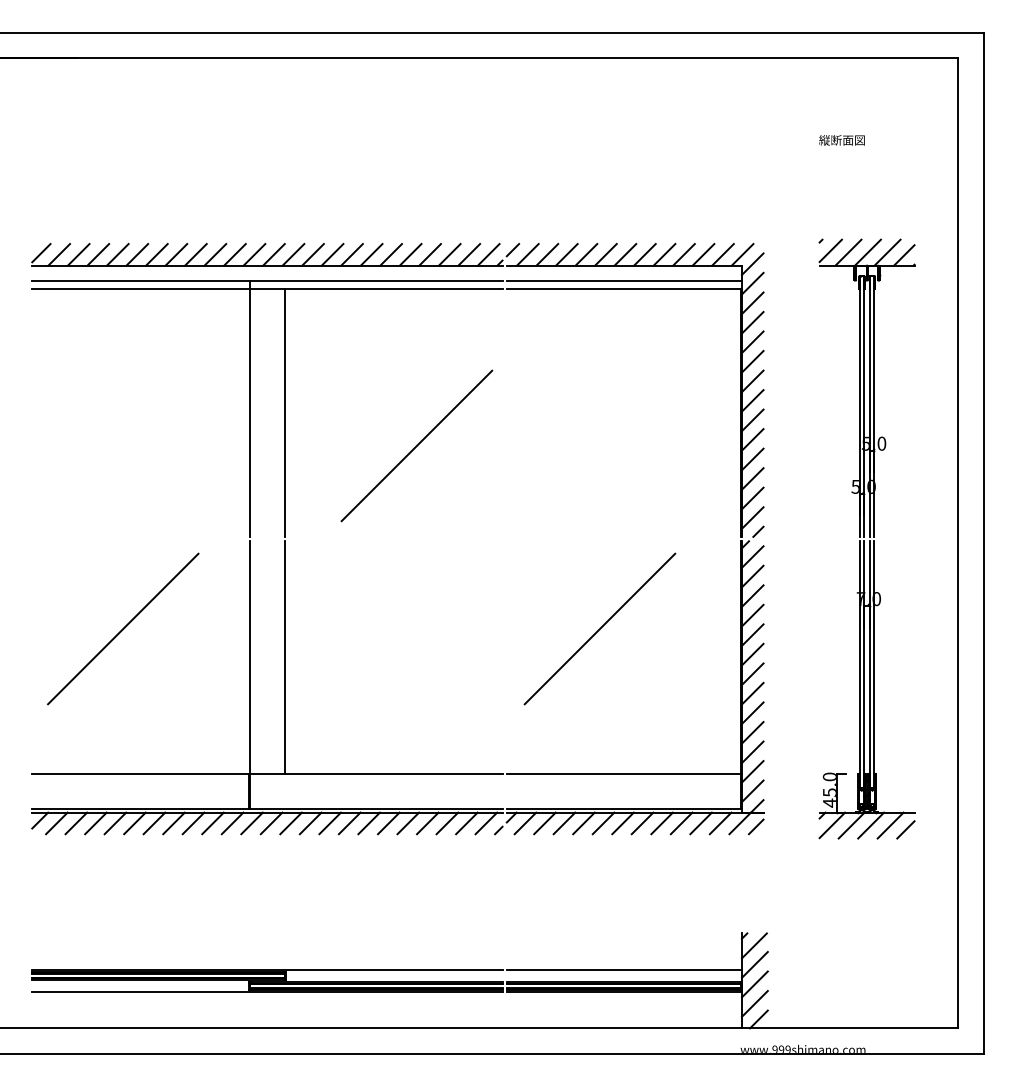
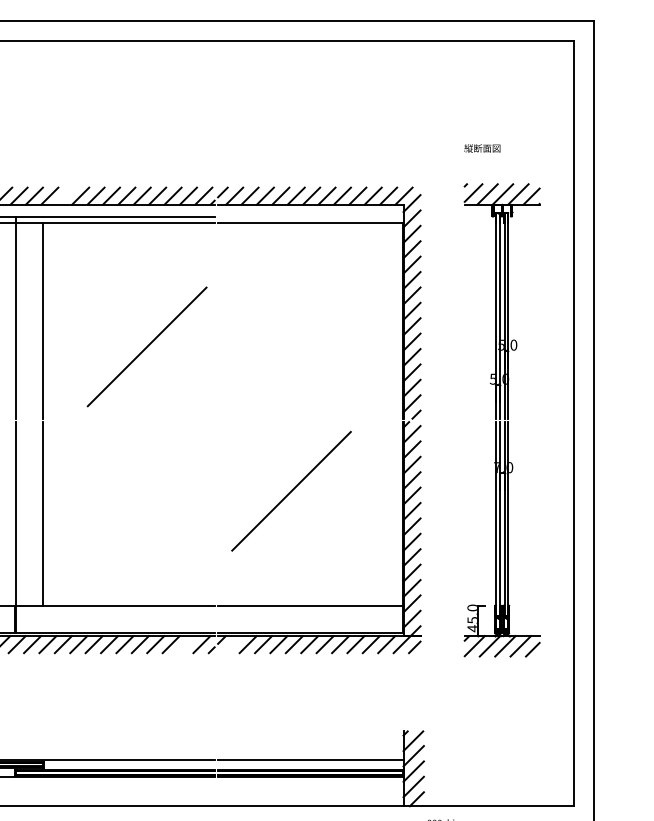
text: (841, 140) -> (482, 148), moved
line: (312, 254) -> (64, 195), removed
line: (623, 280) -> (310, 216), removed
line: (466, 823) -> (186, 644), removed
line: (525, 823) -> (232, 644), removed

